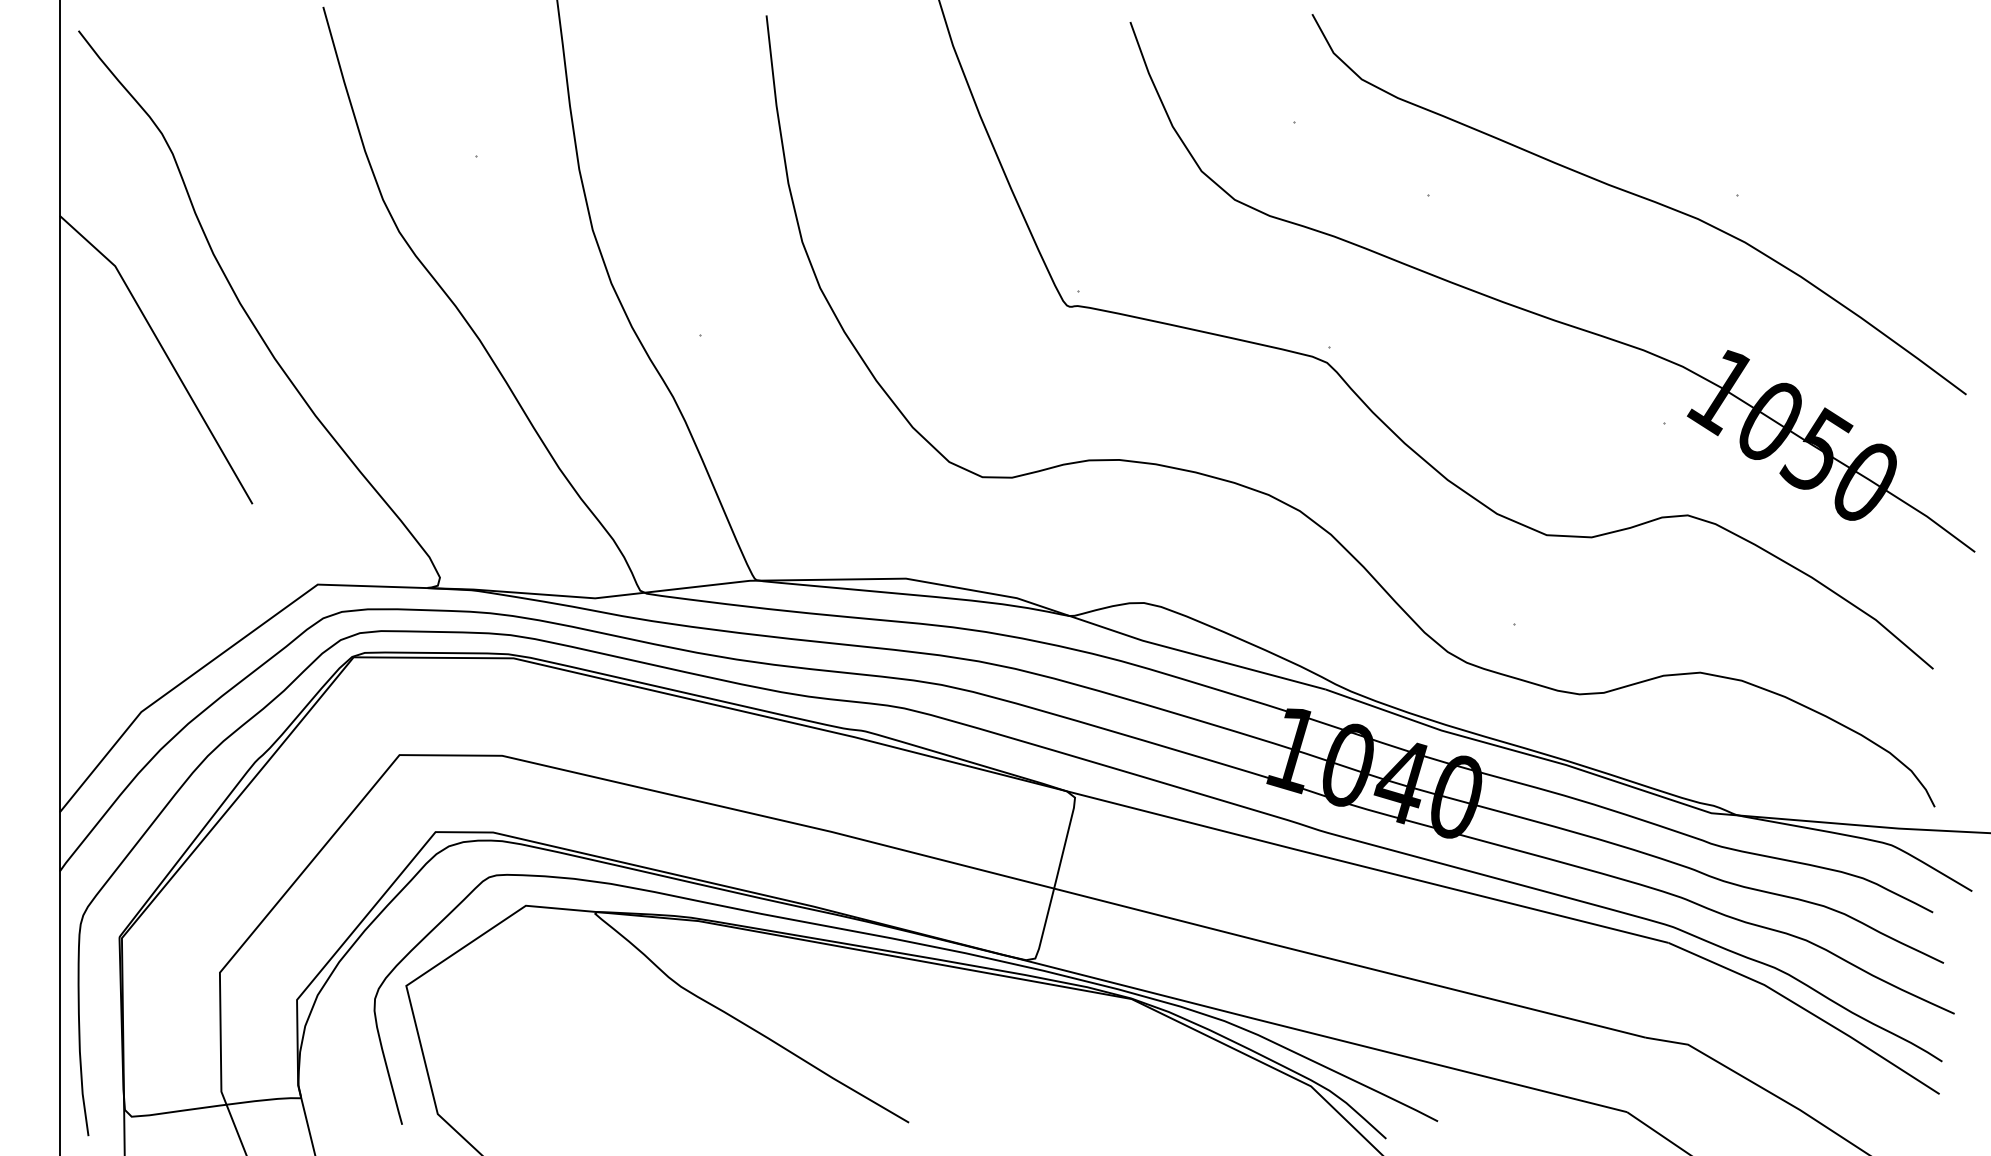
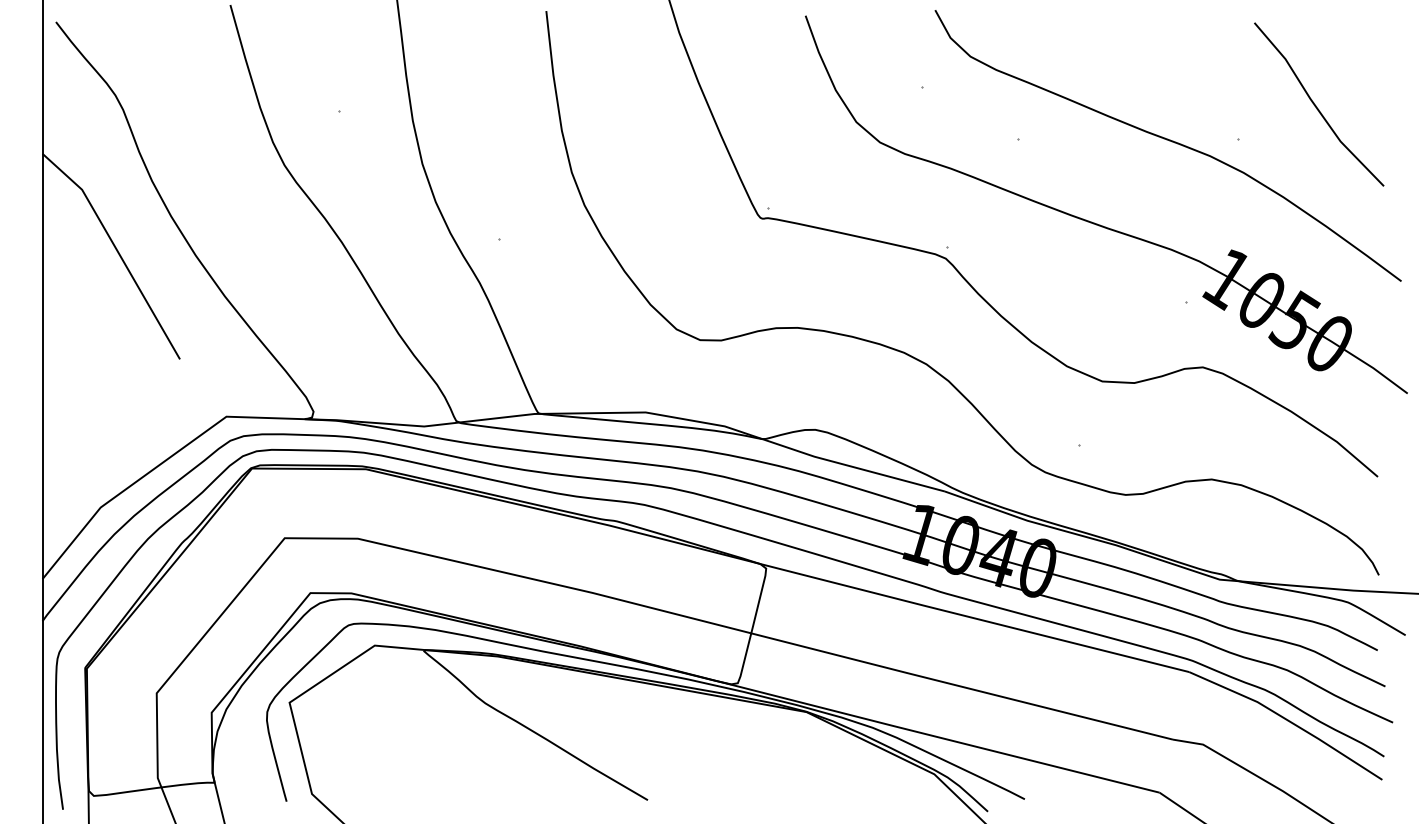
line: (1846, 147) -> (1316, 105), added

